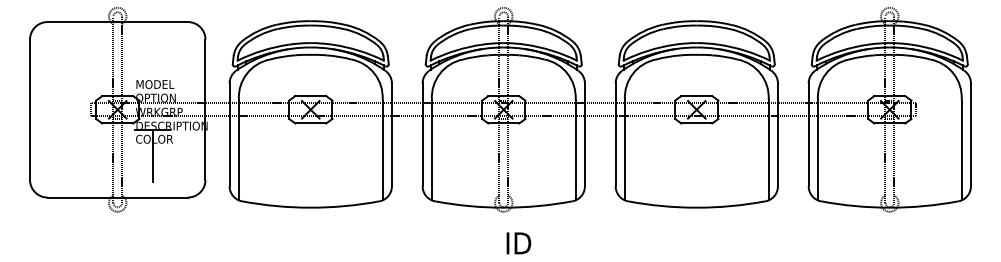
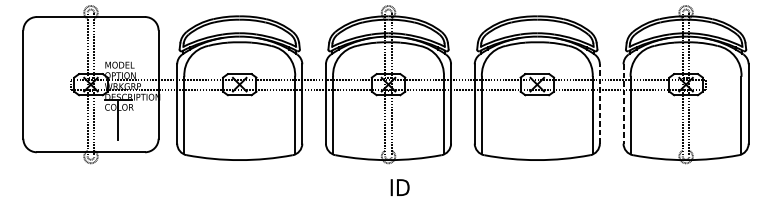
line: (777, 134) -> (599, 103), solid -> dashed
line: (808, 135) -> (623, 104), solid -> dashed

